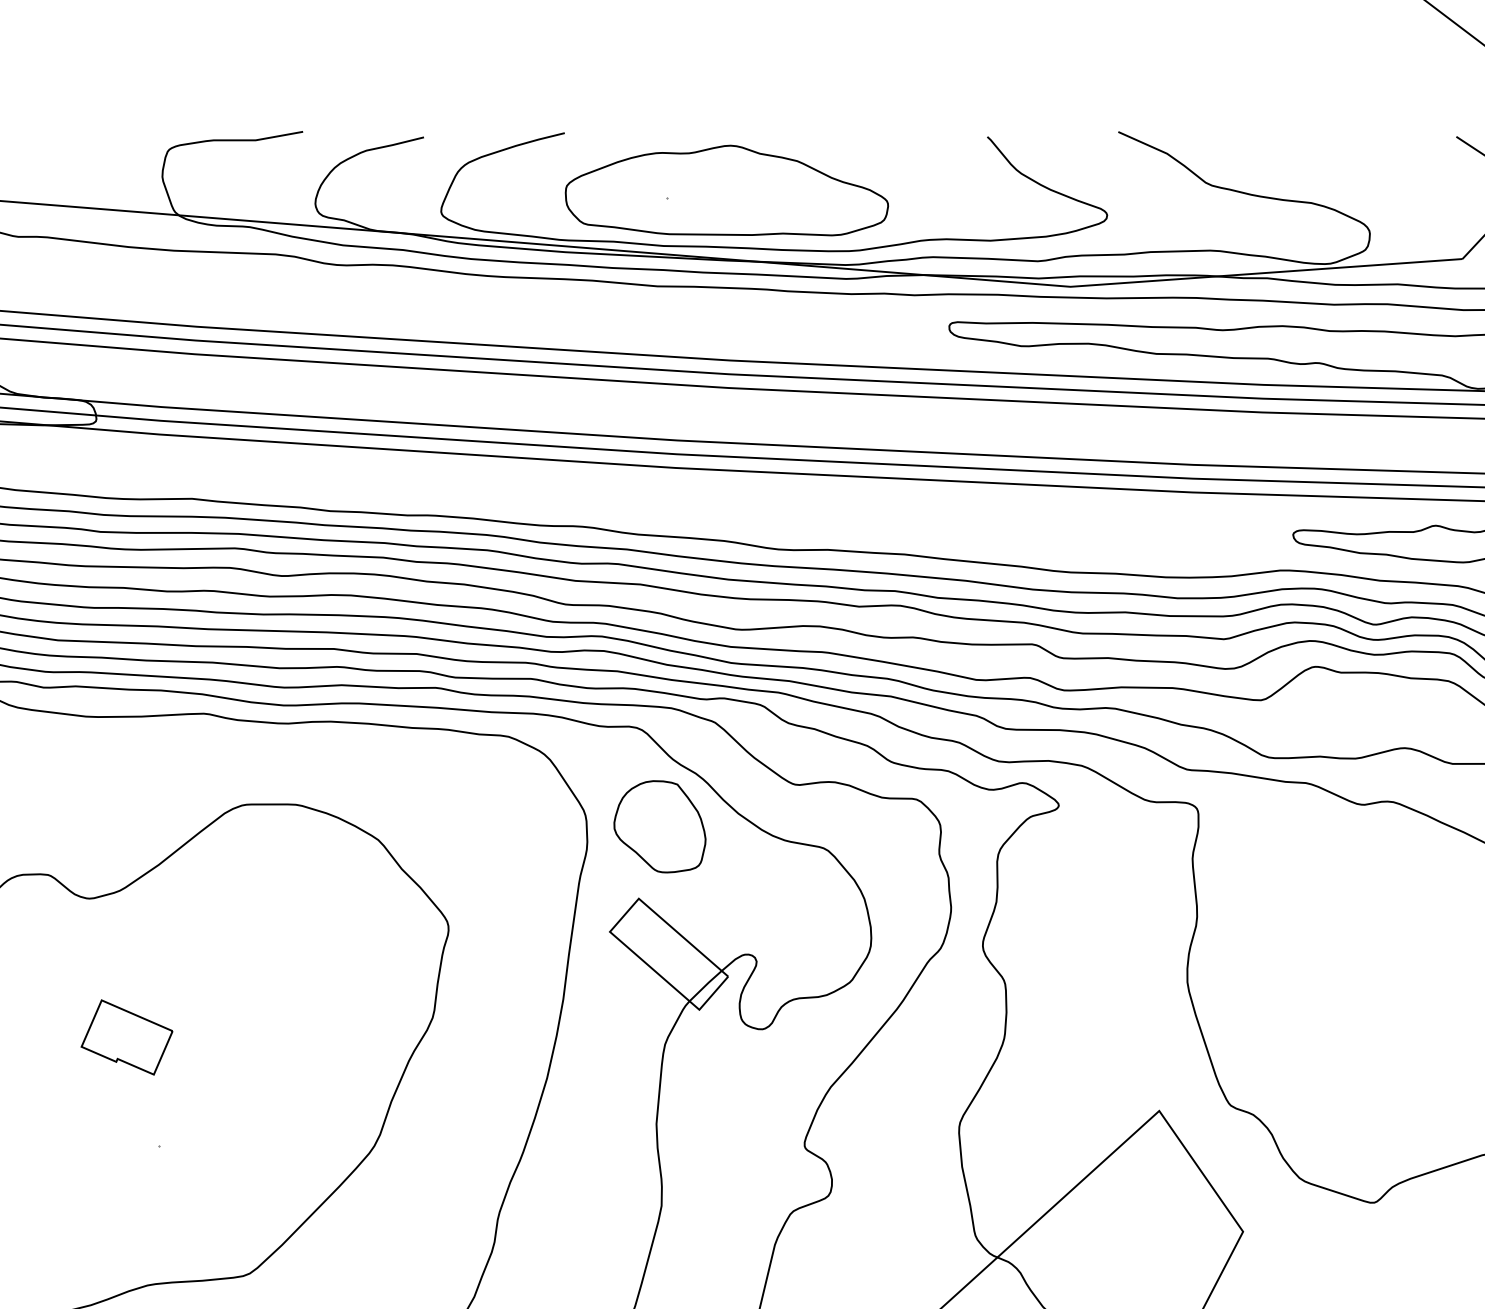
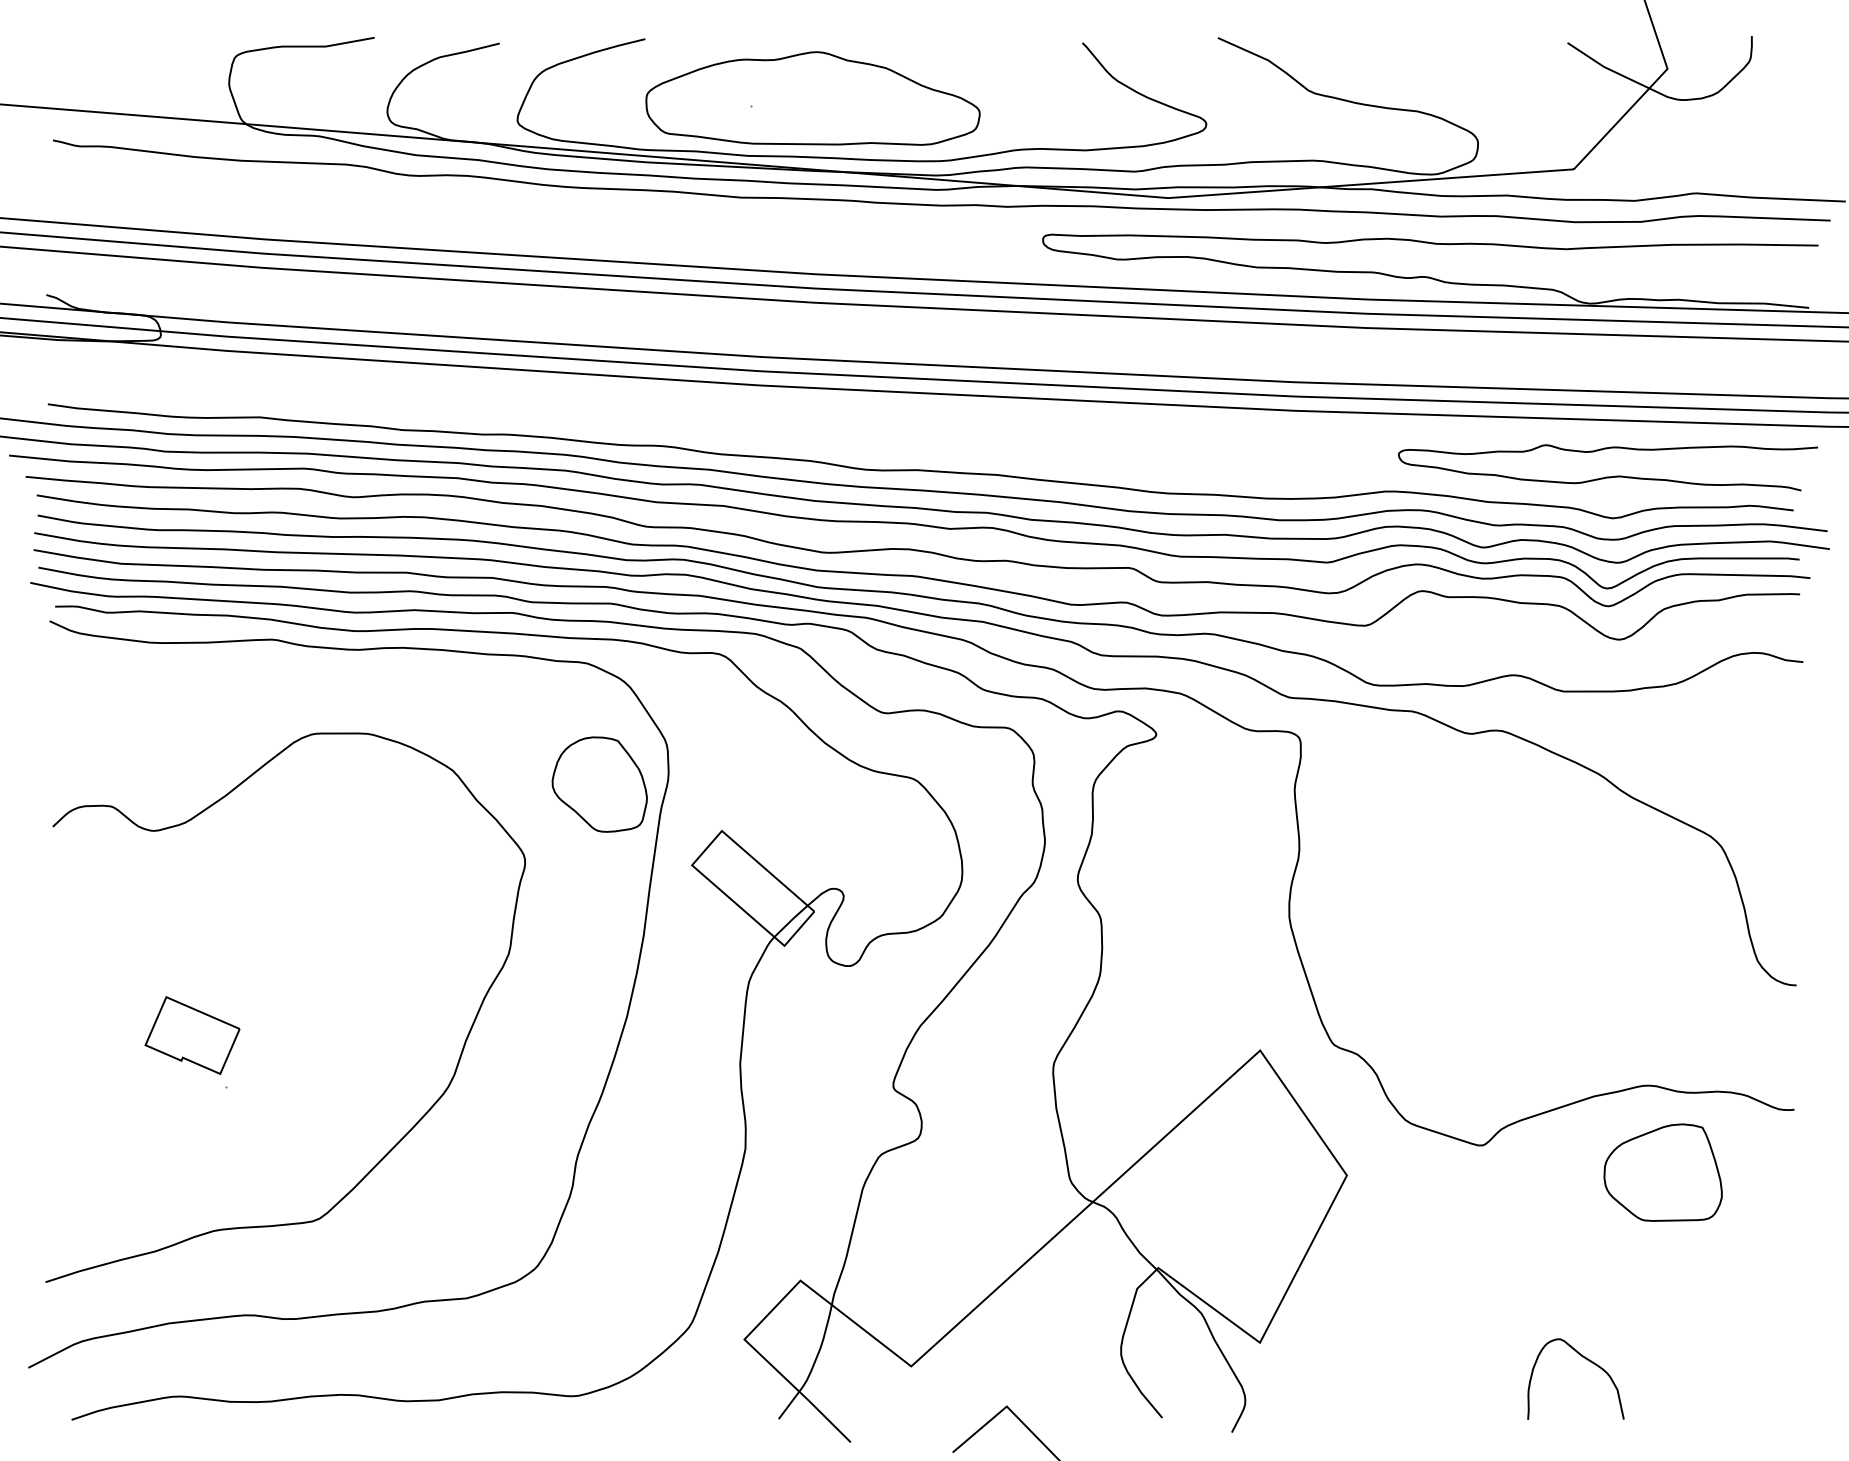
part: (659, 826) -> (599, 784), moved
part: (126, 1037) -> (192, 1035), moved

